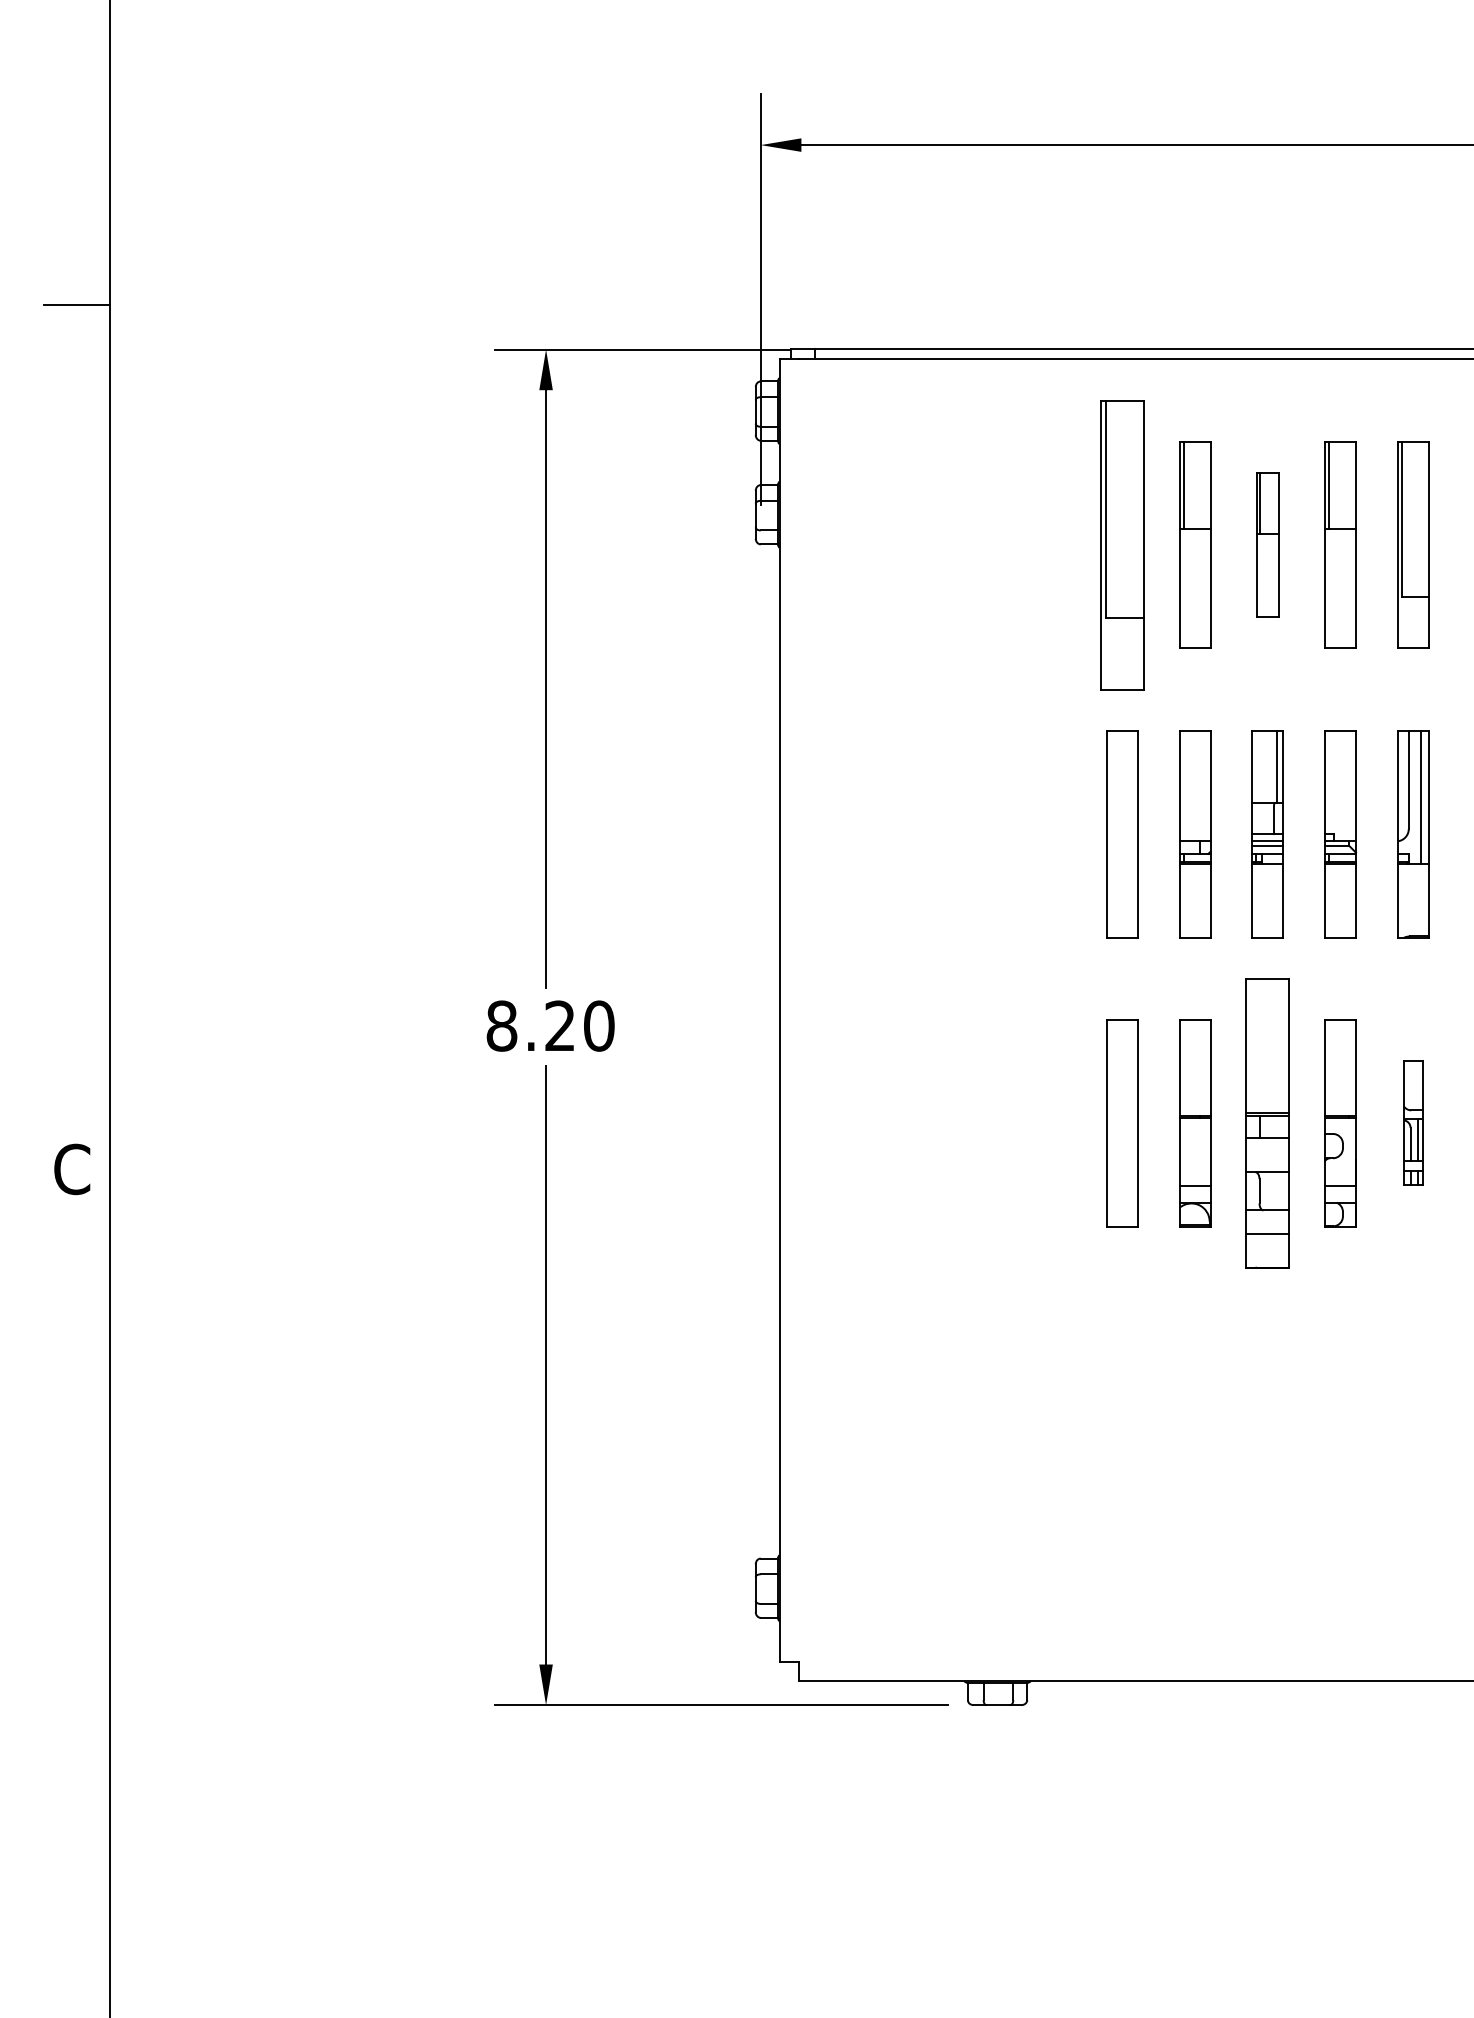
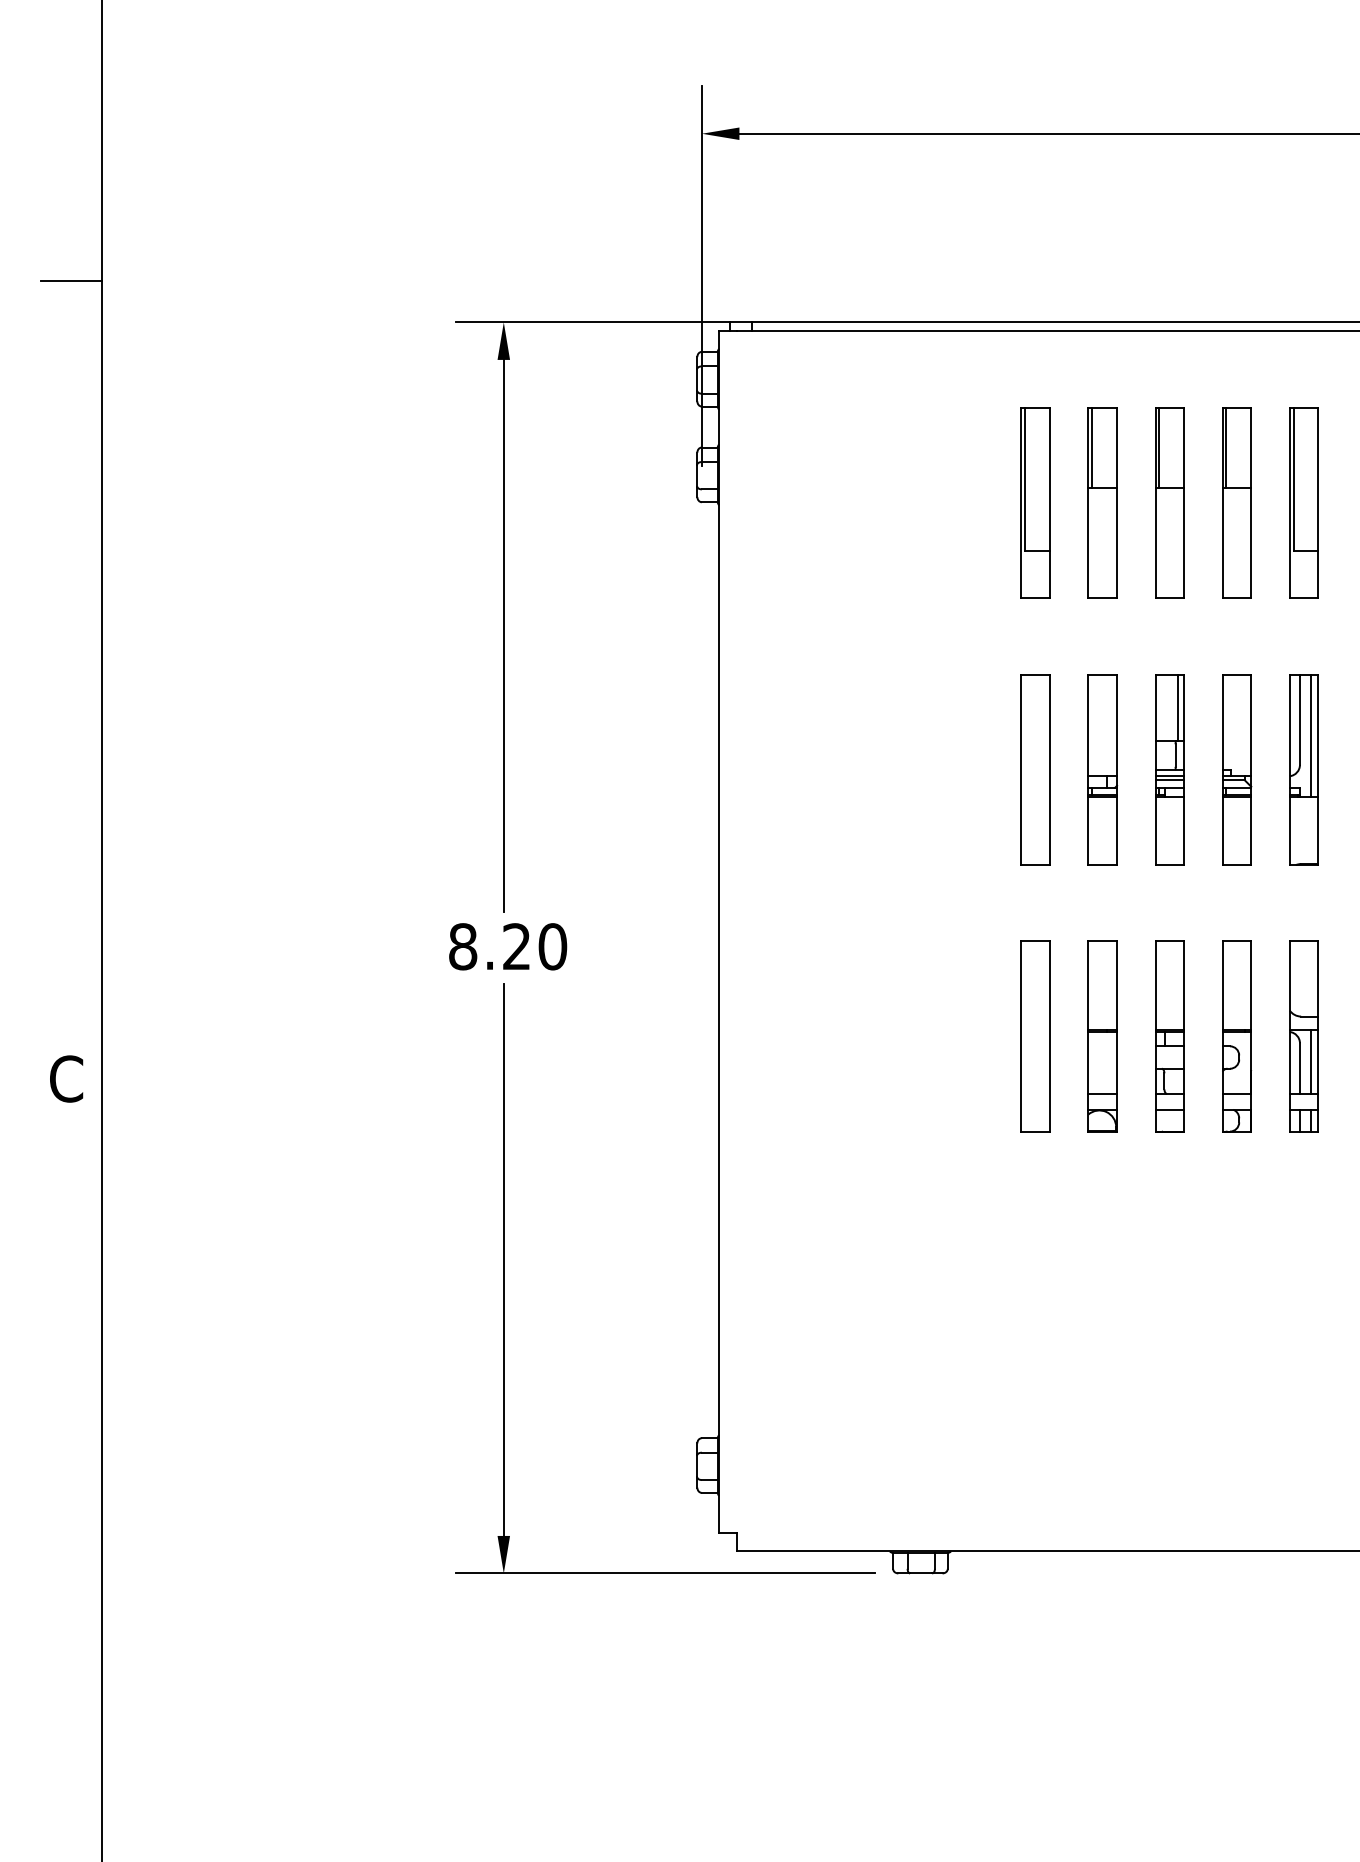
part: (1122, 544) -> (1035, 502), size x0.71
part: (1267, 544) -> (1169, 502), size x1.43
part: (1267, 1123) -> (1169, 1036), size x0.71
part: (1412, 1123) -> (1303, 1036), size x1.67

